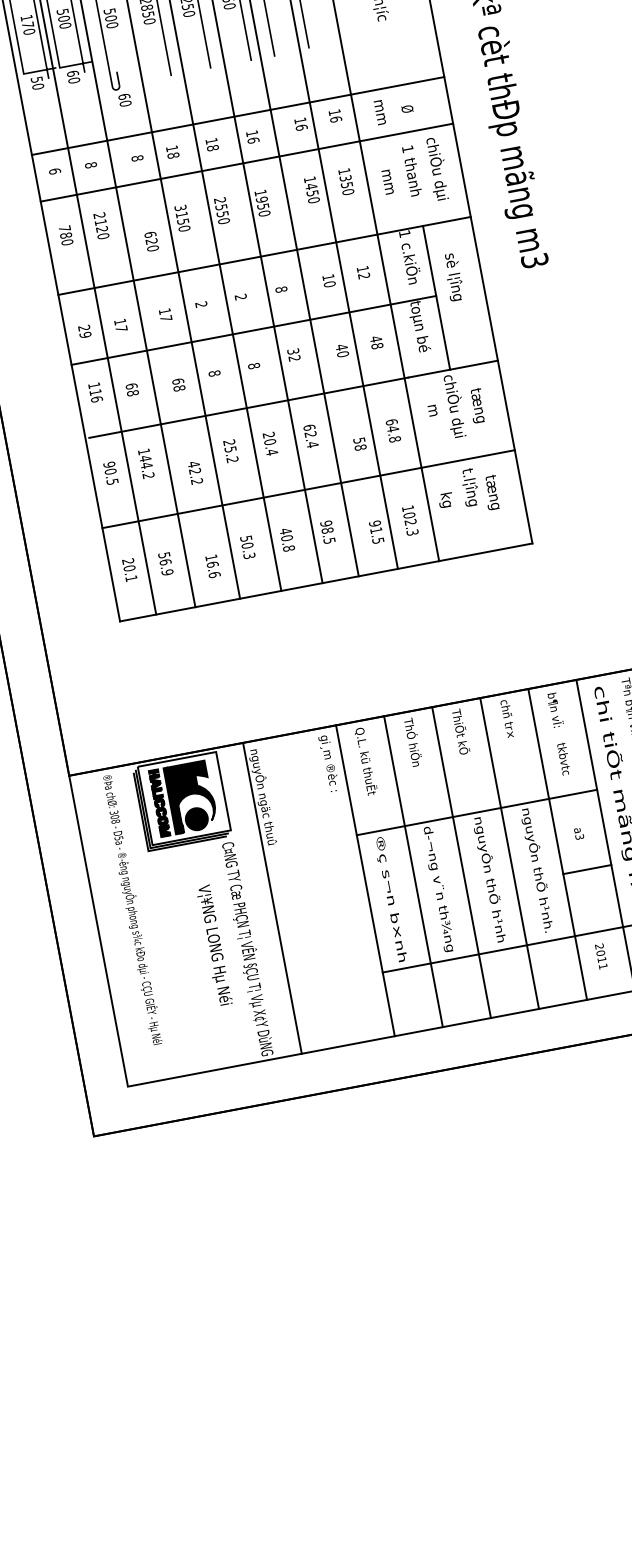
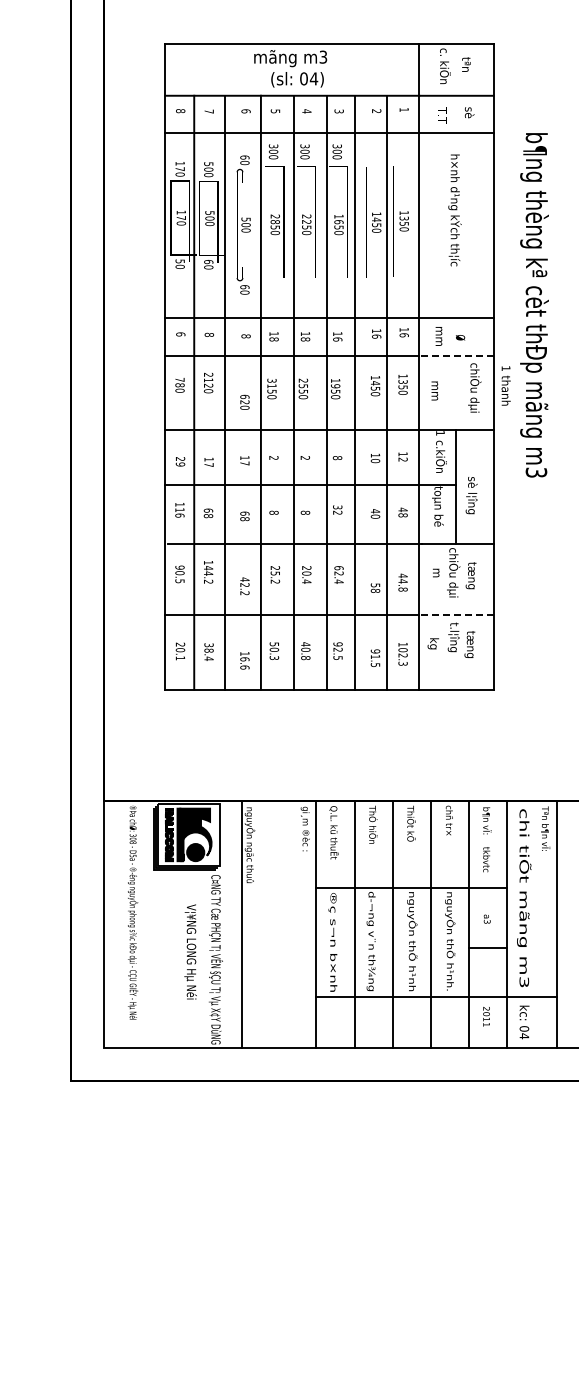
line: (405, 132) -> (455, 355), solid -> dashed
text: (411, 170) -> (505, 385), moved
text: (453, 277) -> (471, 495), moved
text: (390, 421) -> (402, 575), 64.8 -> 44.8
line: (467, 459) -> (455, 615), solid -> dashed
text: (326, 530) -> (337, 649), 98.5 -> 92.5
text: (165, 563) -> (208, 651), 56.9 -> 38.4

